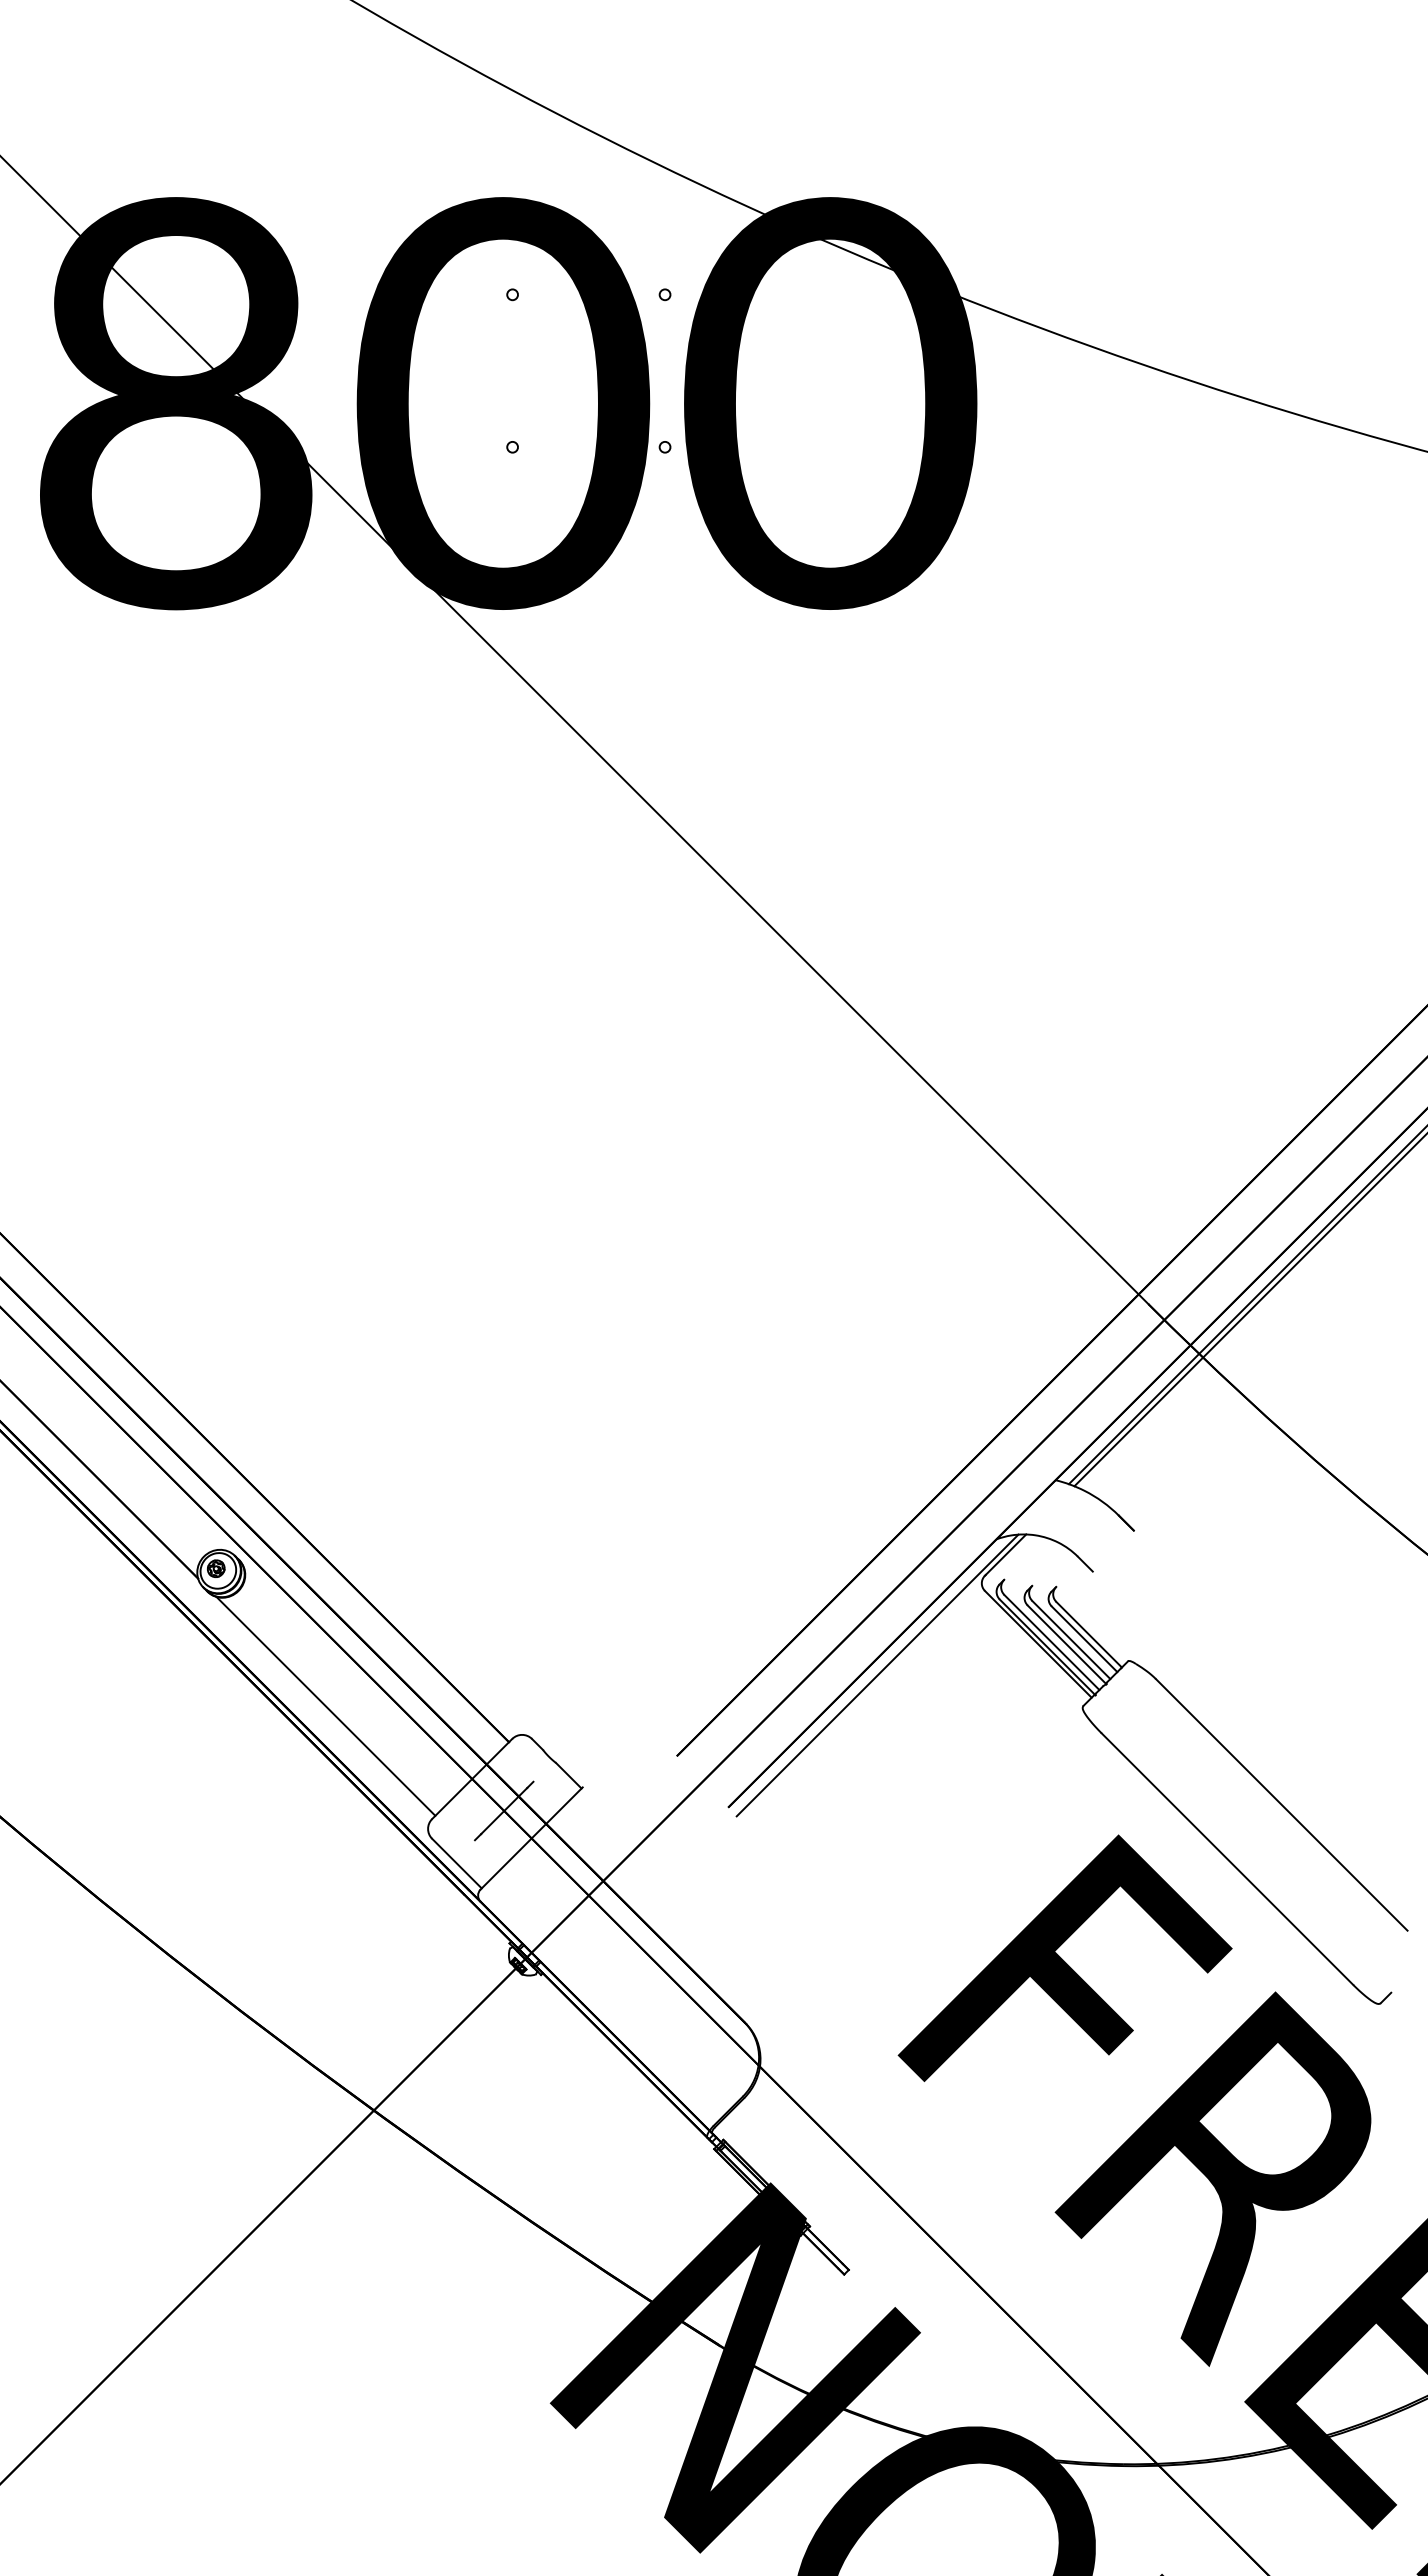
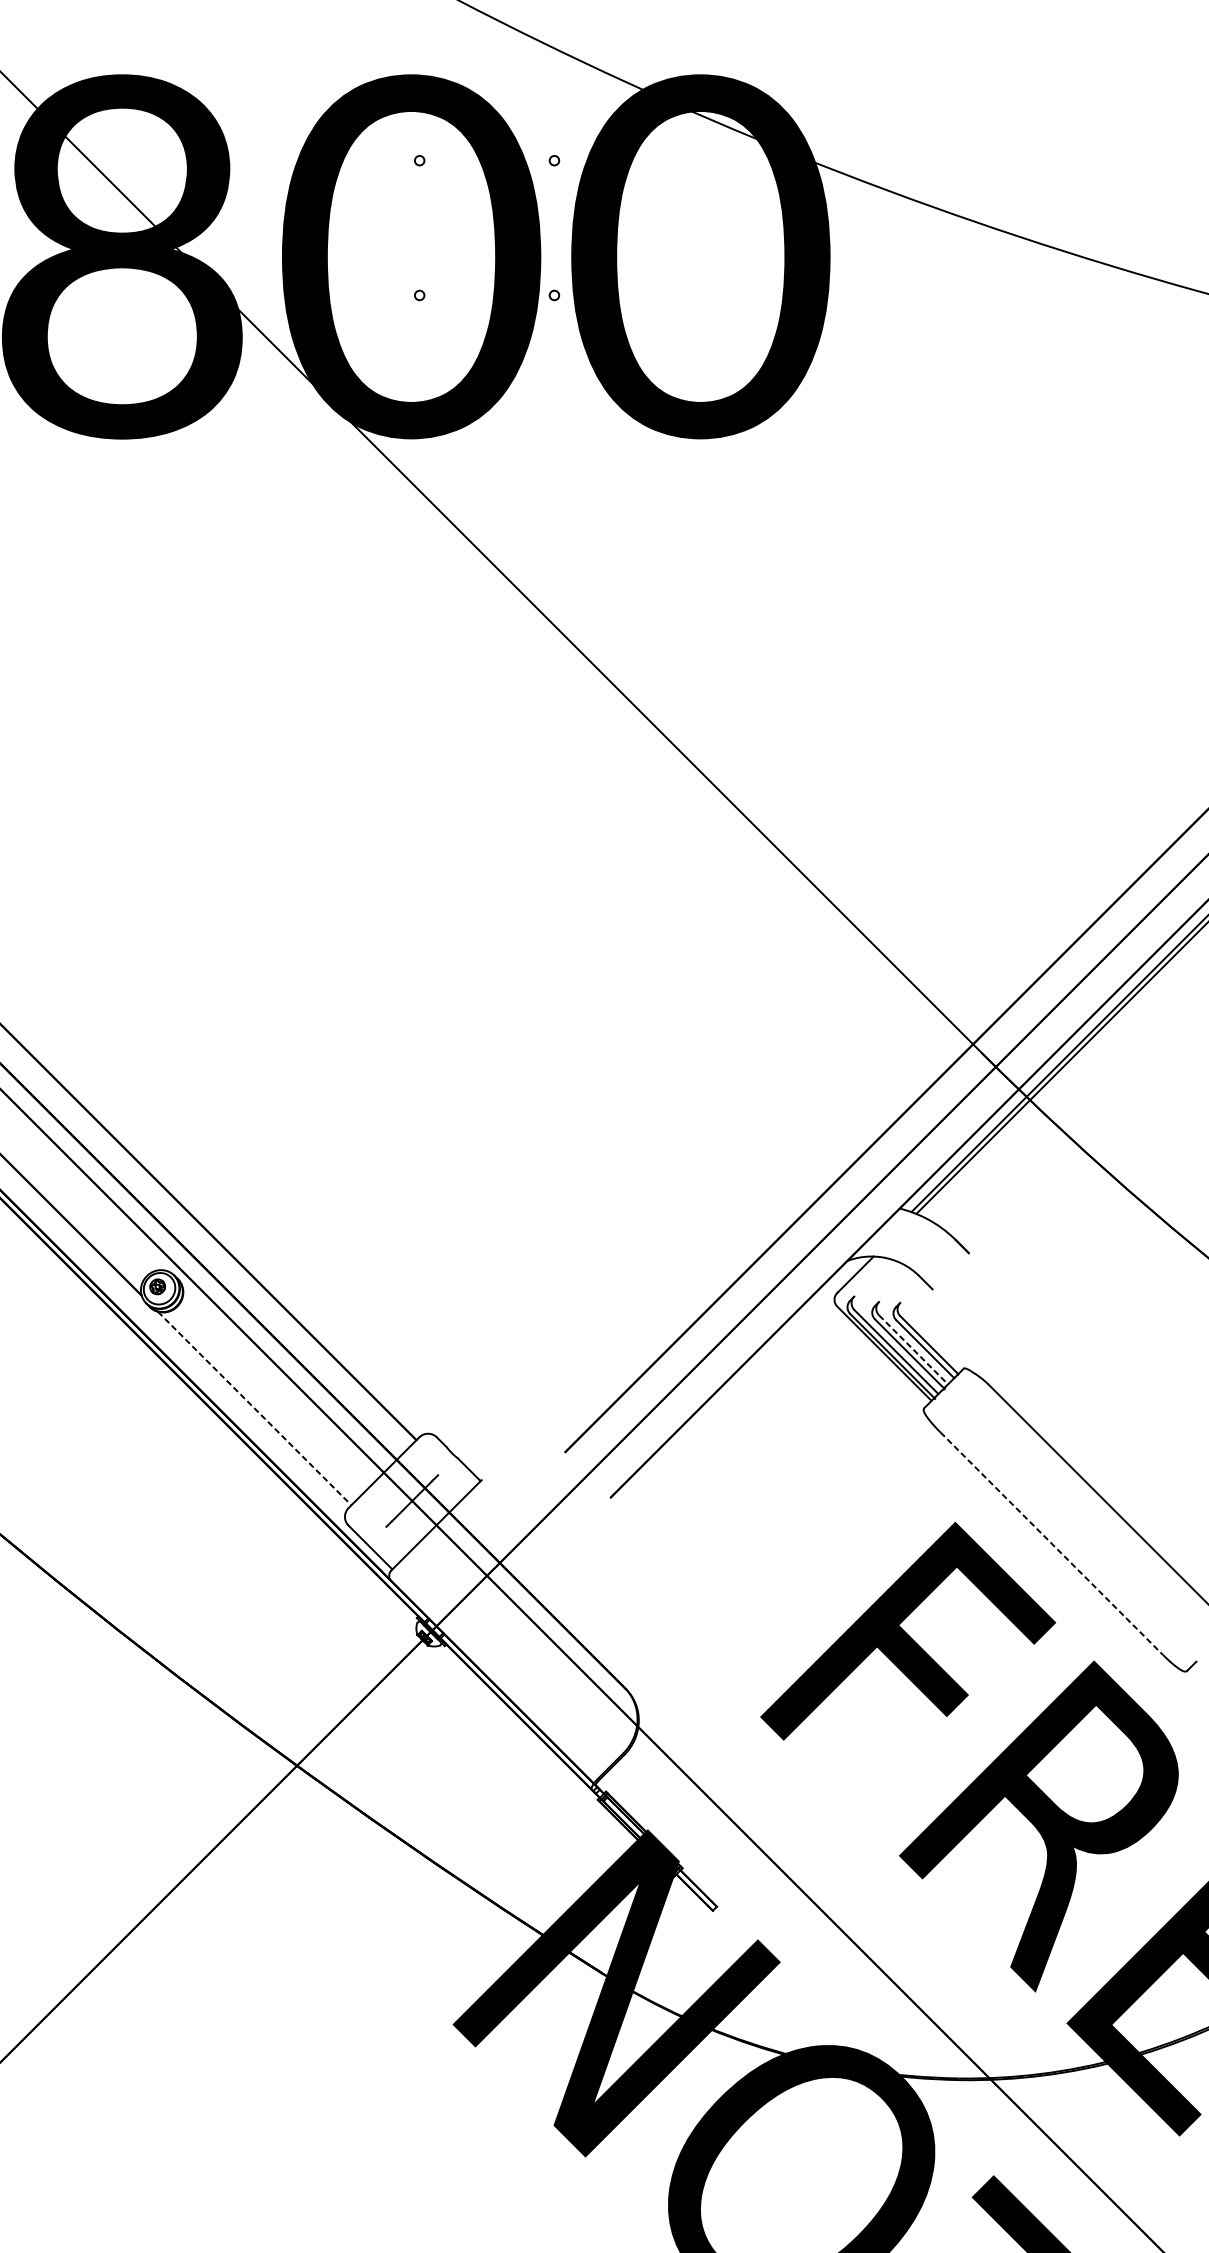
line: (1071, 1640) -> (913, 1350), solid -> dashed
line: (877, 1675) -> (742, 1381), removed
line: (325, 1706) -> (254, 1408), solid -> dashed
line: (1227, 1859) -> (1051, 1543), solid -> dashed

